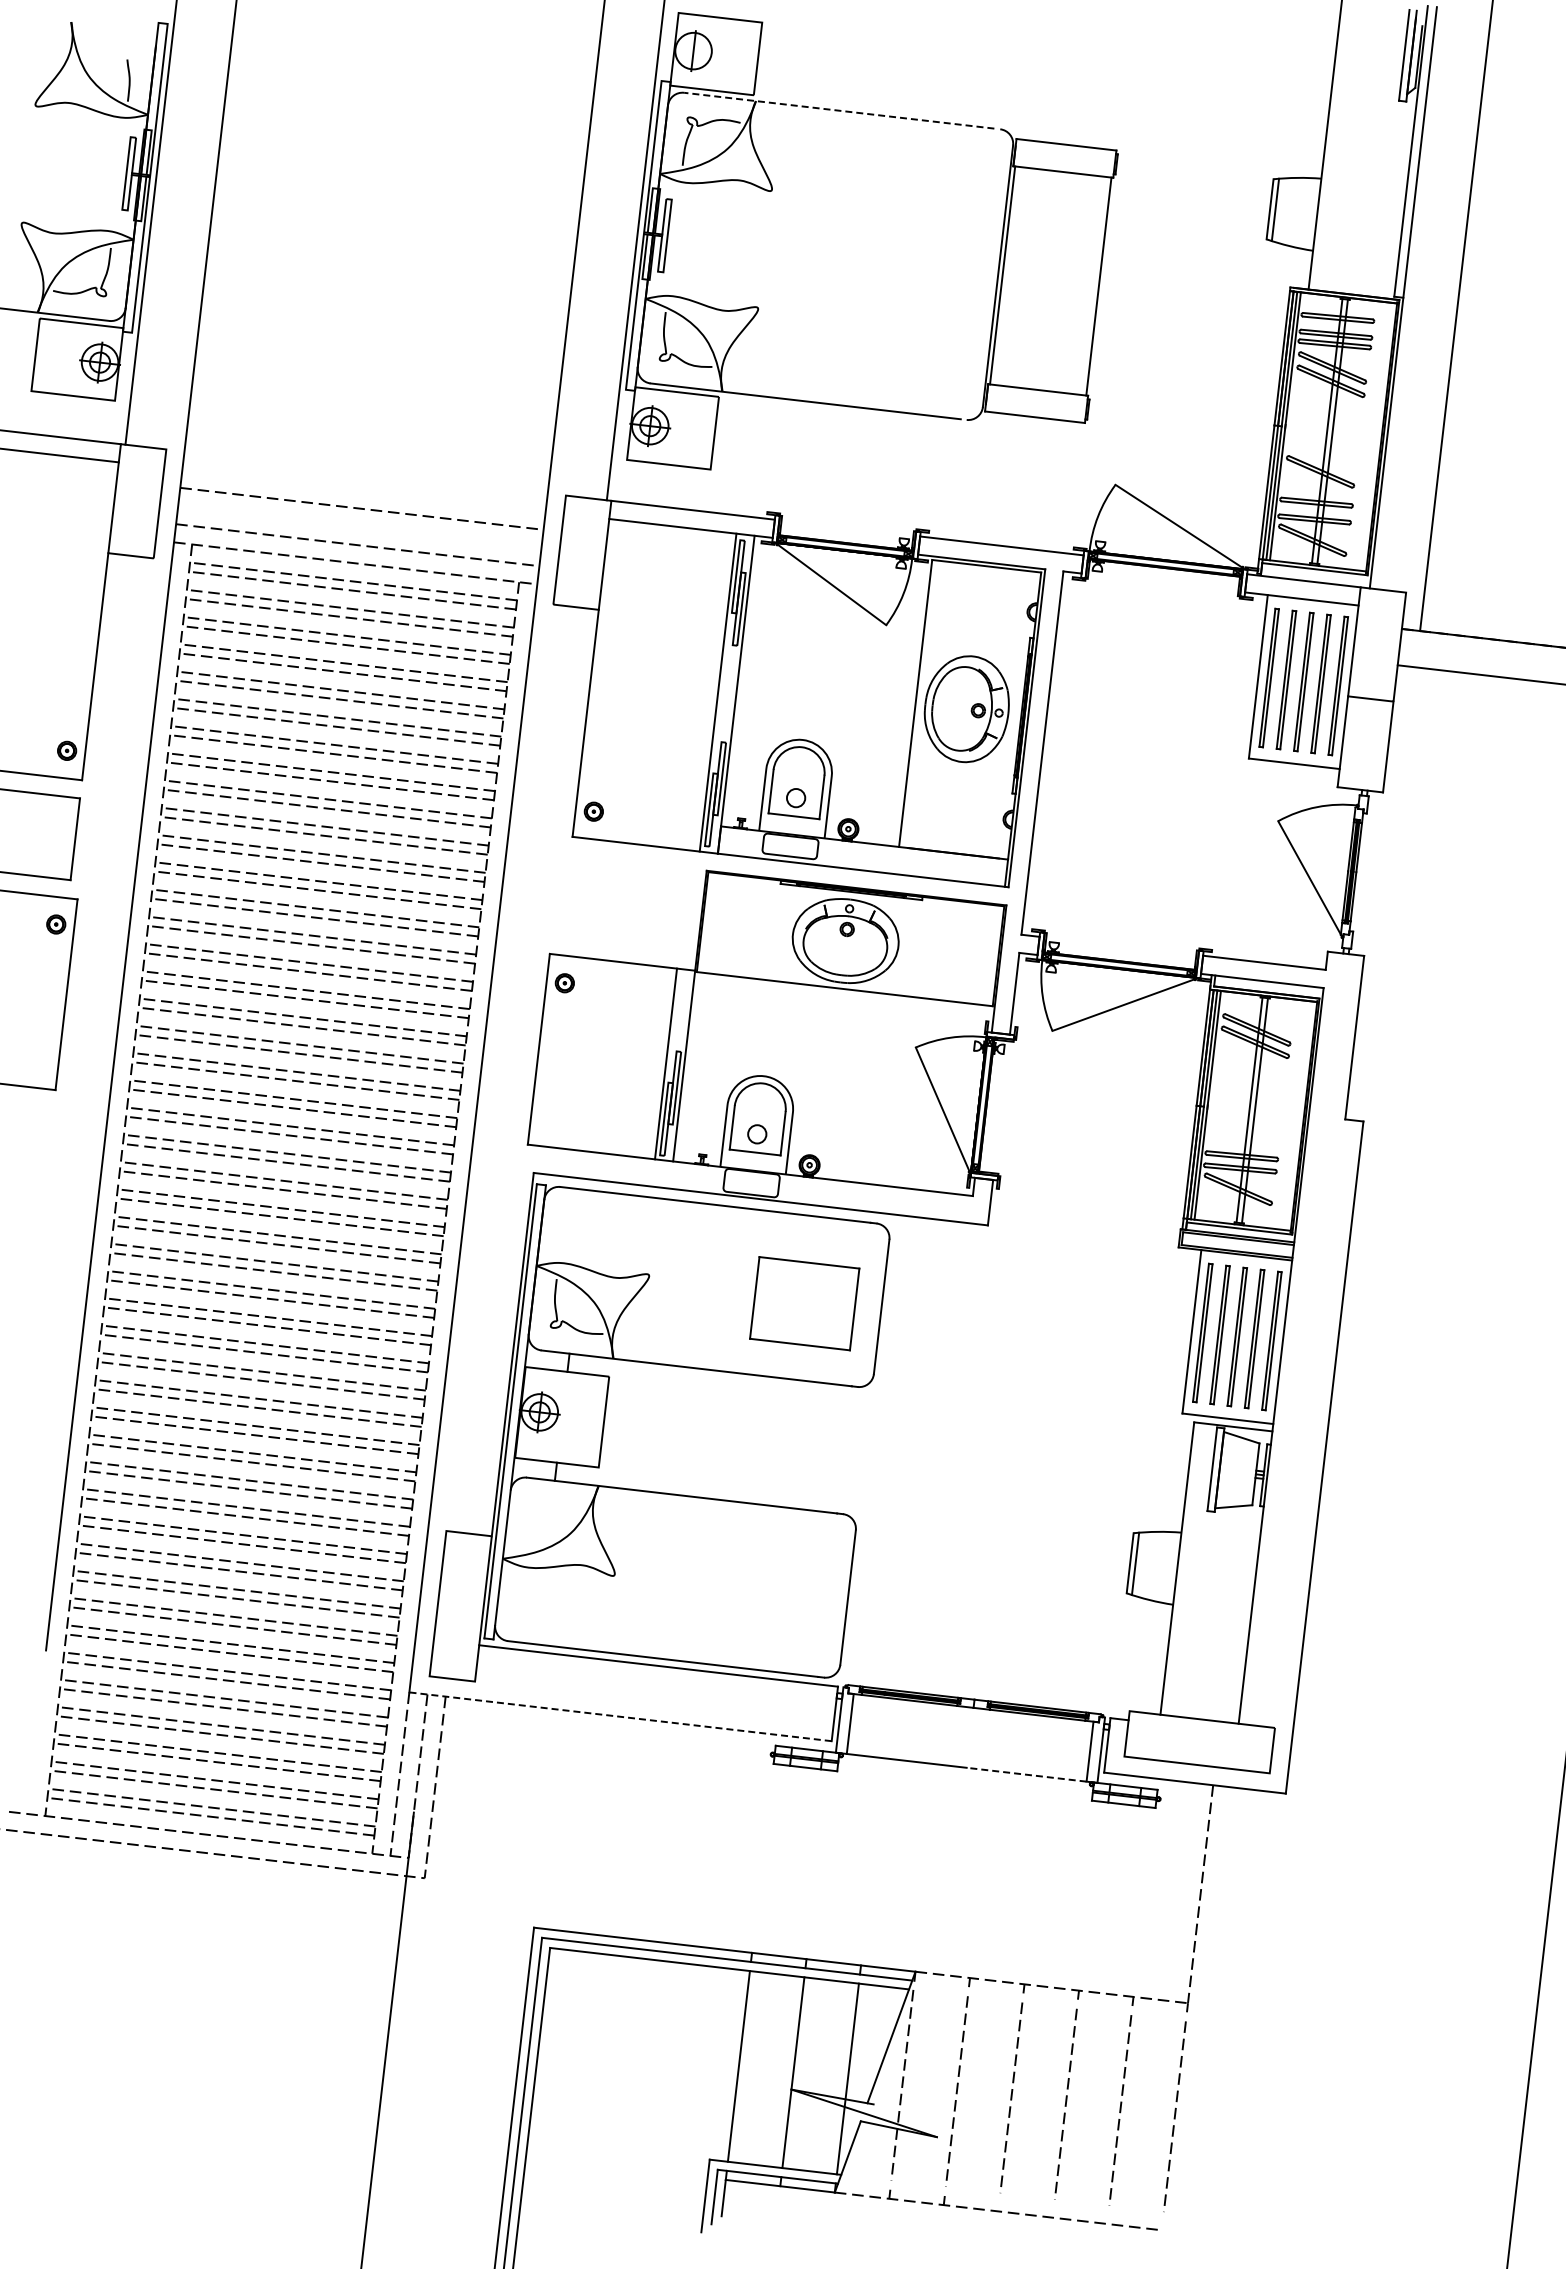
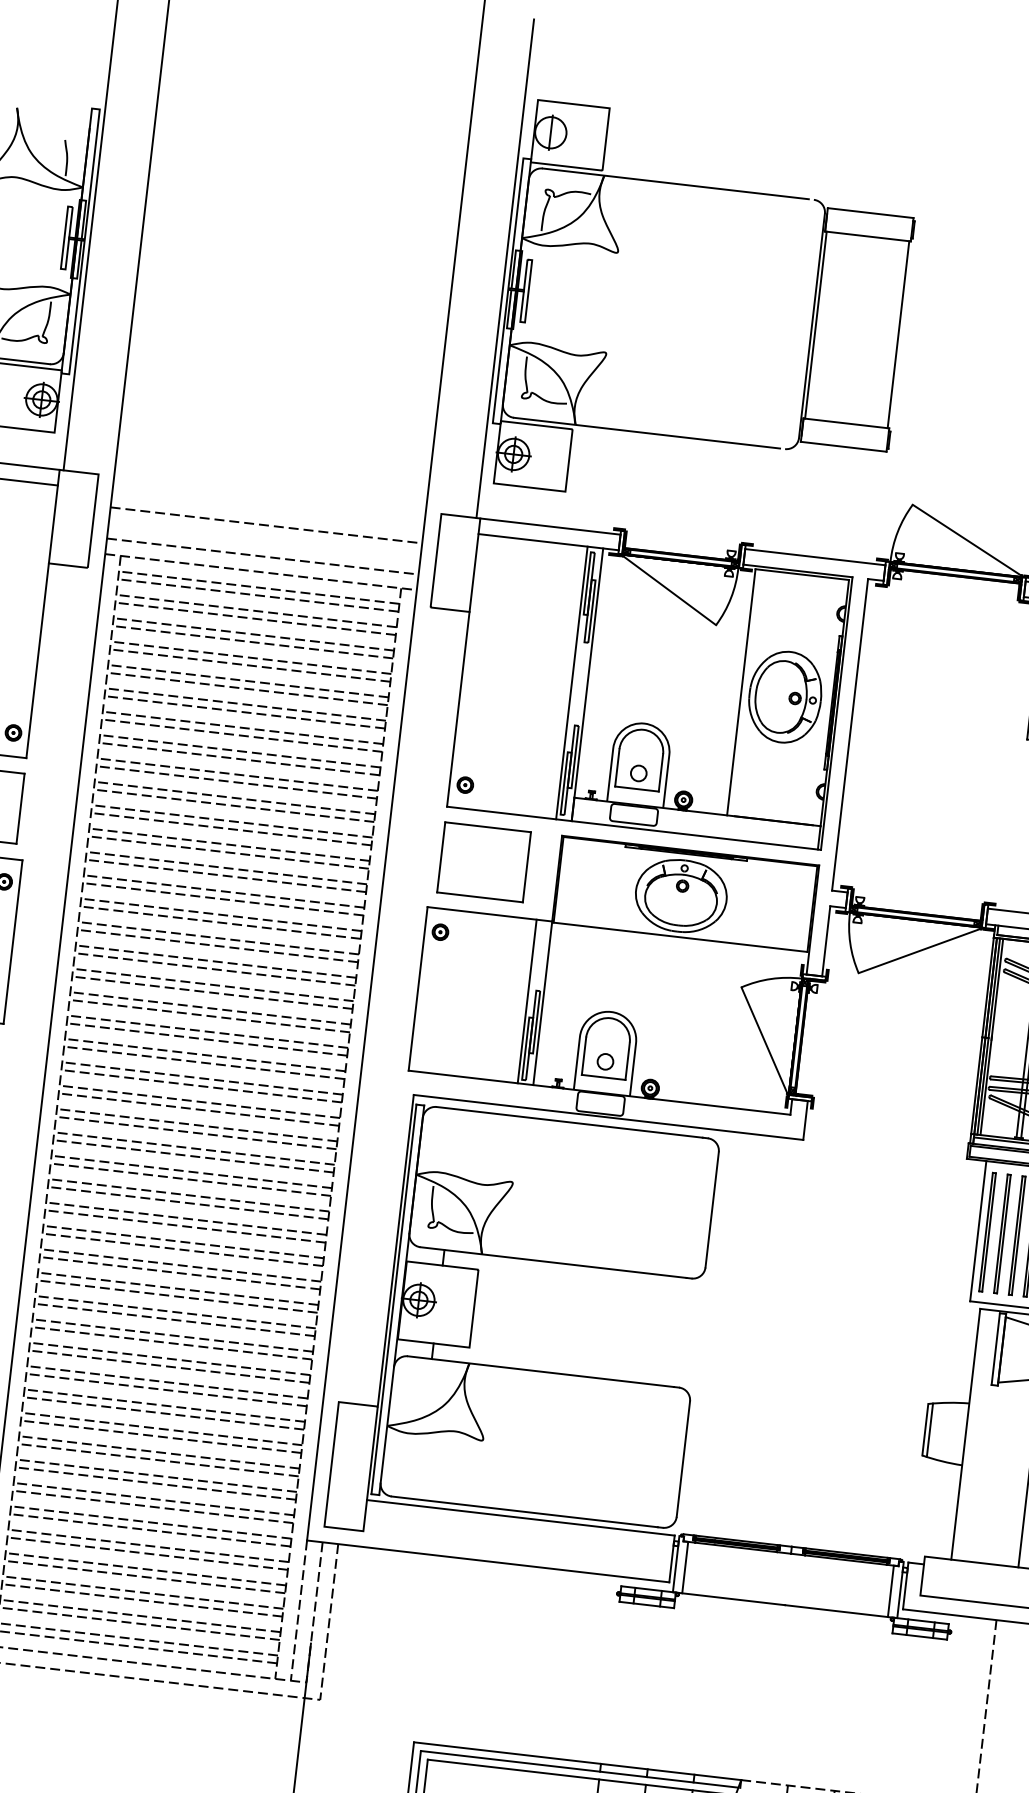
line: (838, 110) -> (675, 183), dashed -> solid
part: (804, 1303) -> (483, 862), moved
line: (620, 1716) -> (488, 1561), dashed -> solid
line: (1026, 1774) -> (836, 1610), dashed -> solid

